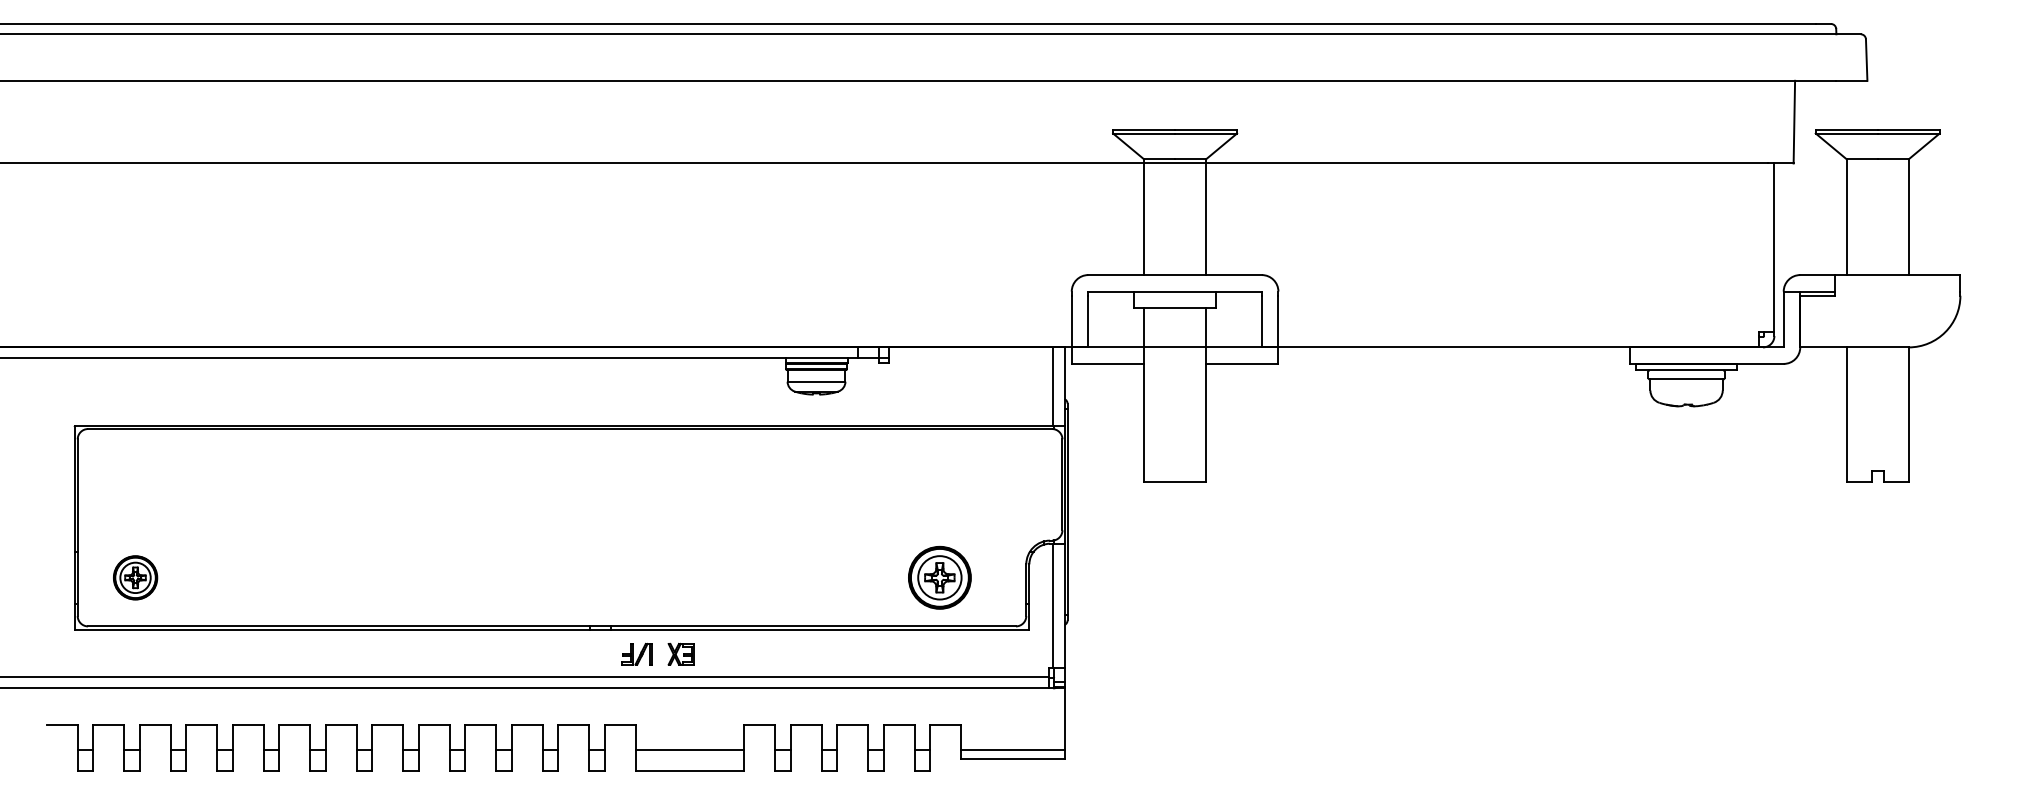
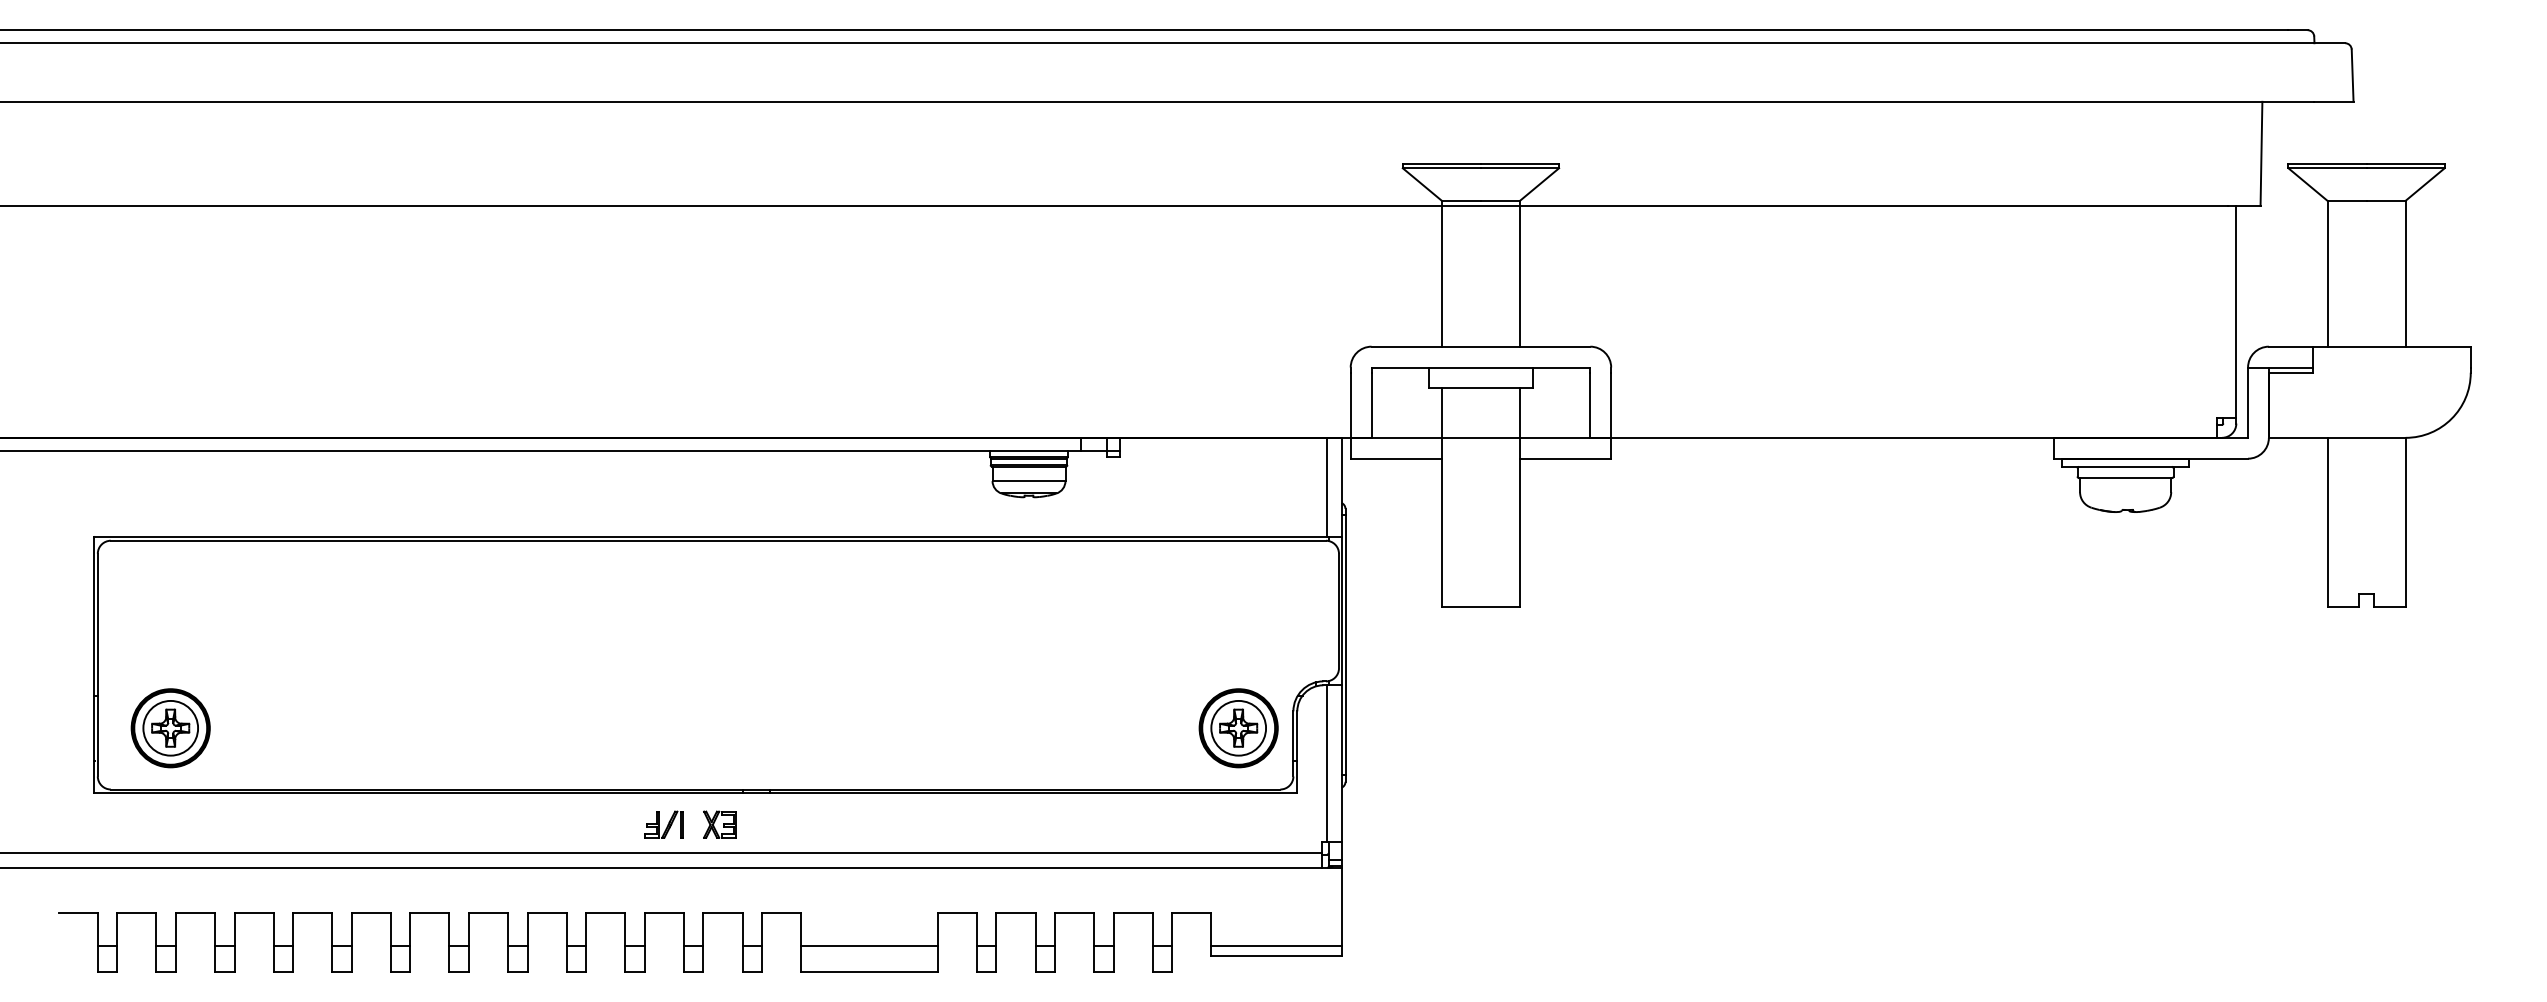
part: (135, 577) -> (170, 727), size x1.43
part: (939, 577) -> (1238, 727), moved
part: (636, 653) -> (663, 823), moved
part: (680, 653) -> (718, 823), moved

